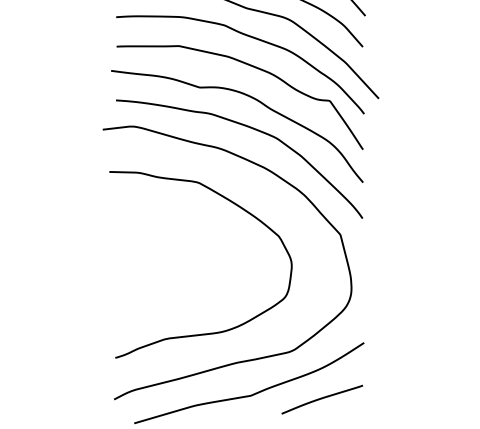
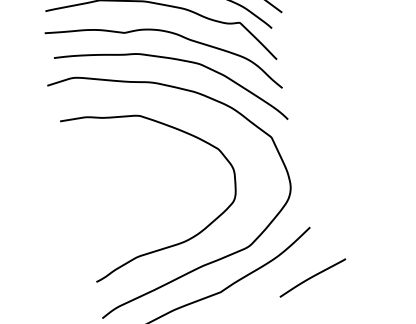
curve: (322, 399) -> (313, 277), moved

